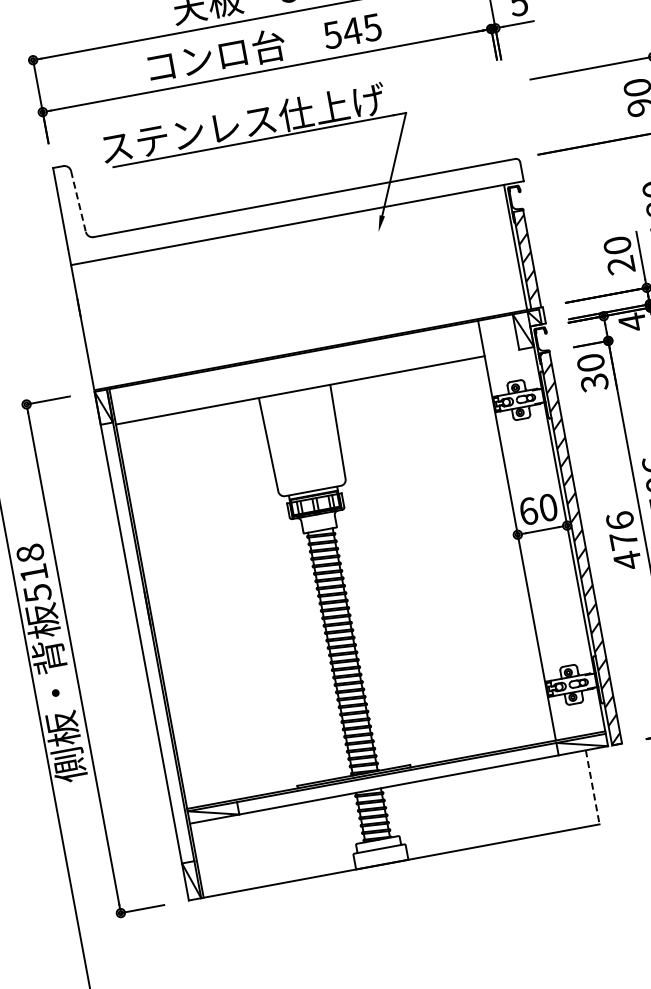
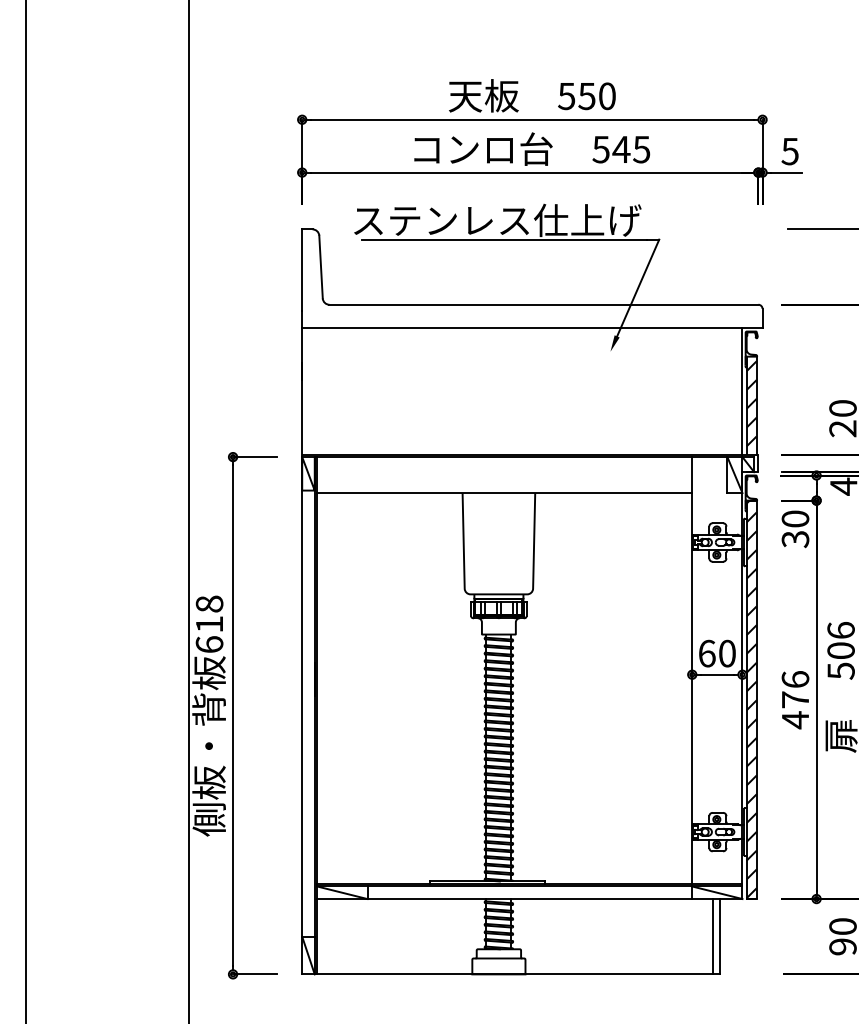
line: (79, 201) -> (321, 267), dashed -> solid
text: (37, 593) -> (209, 644), 518 -> 618
line: (592, 787) -> (719, 936), dashed -> solid
line: (586, 788) -> (713, 936), added

